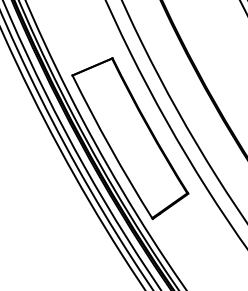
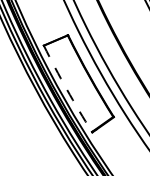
arc: (109, 147) -> (66, 89), solid -> dashed

